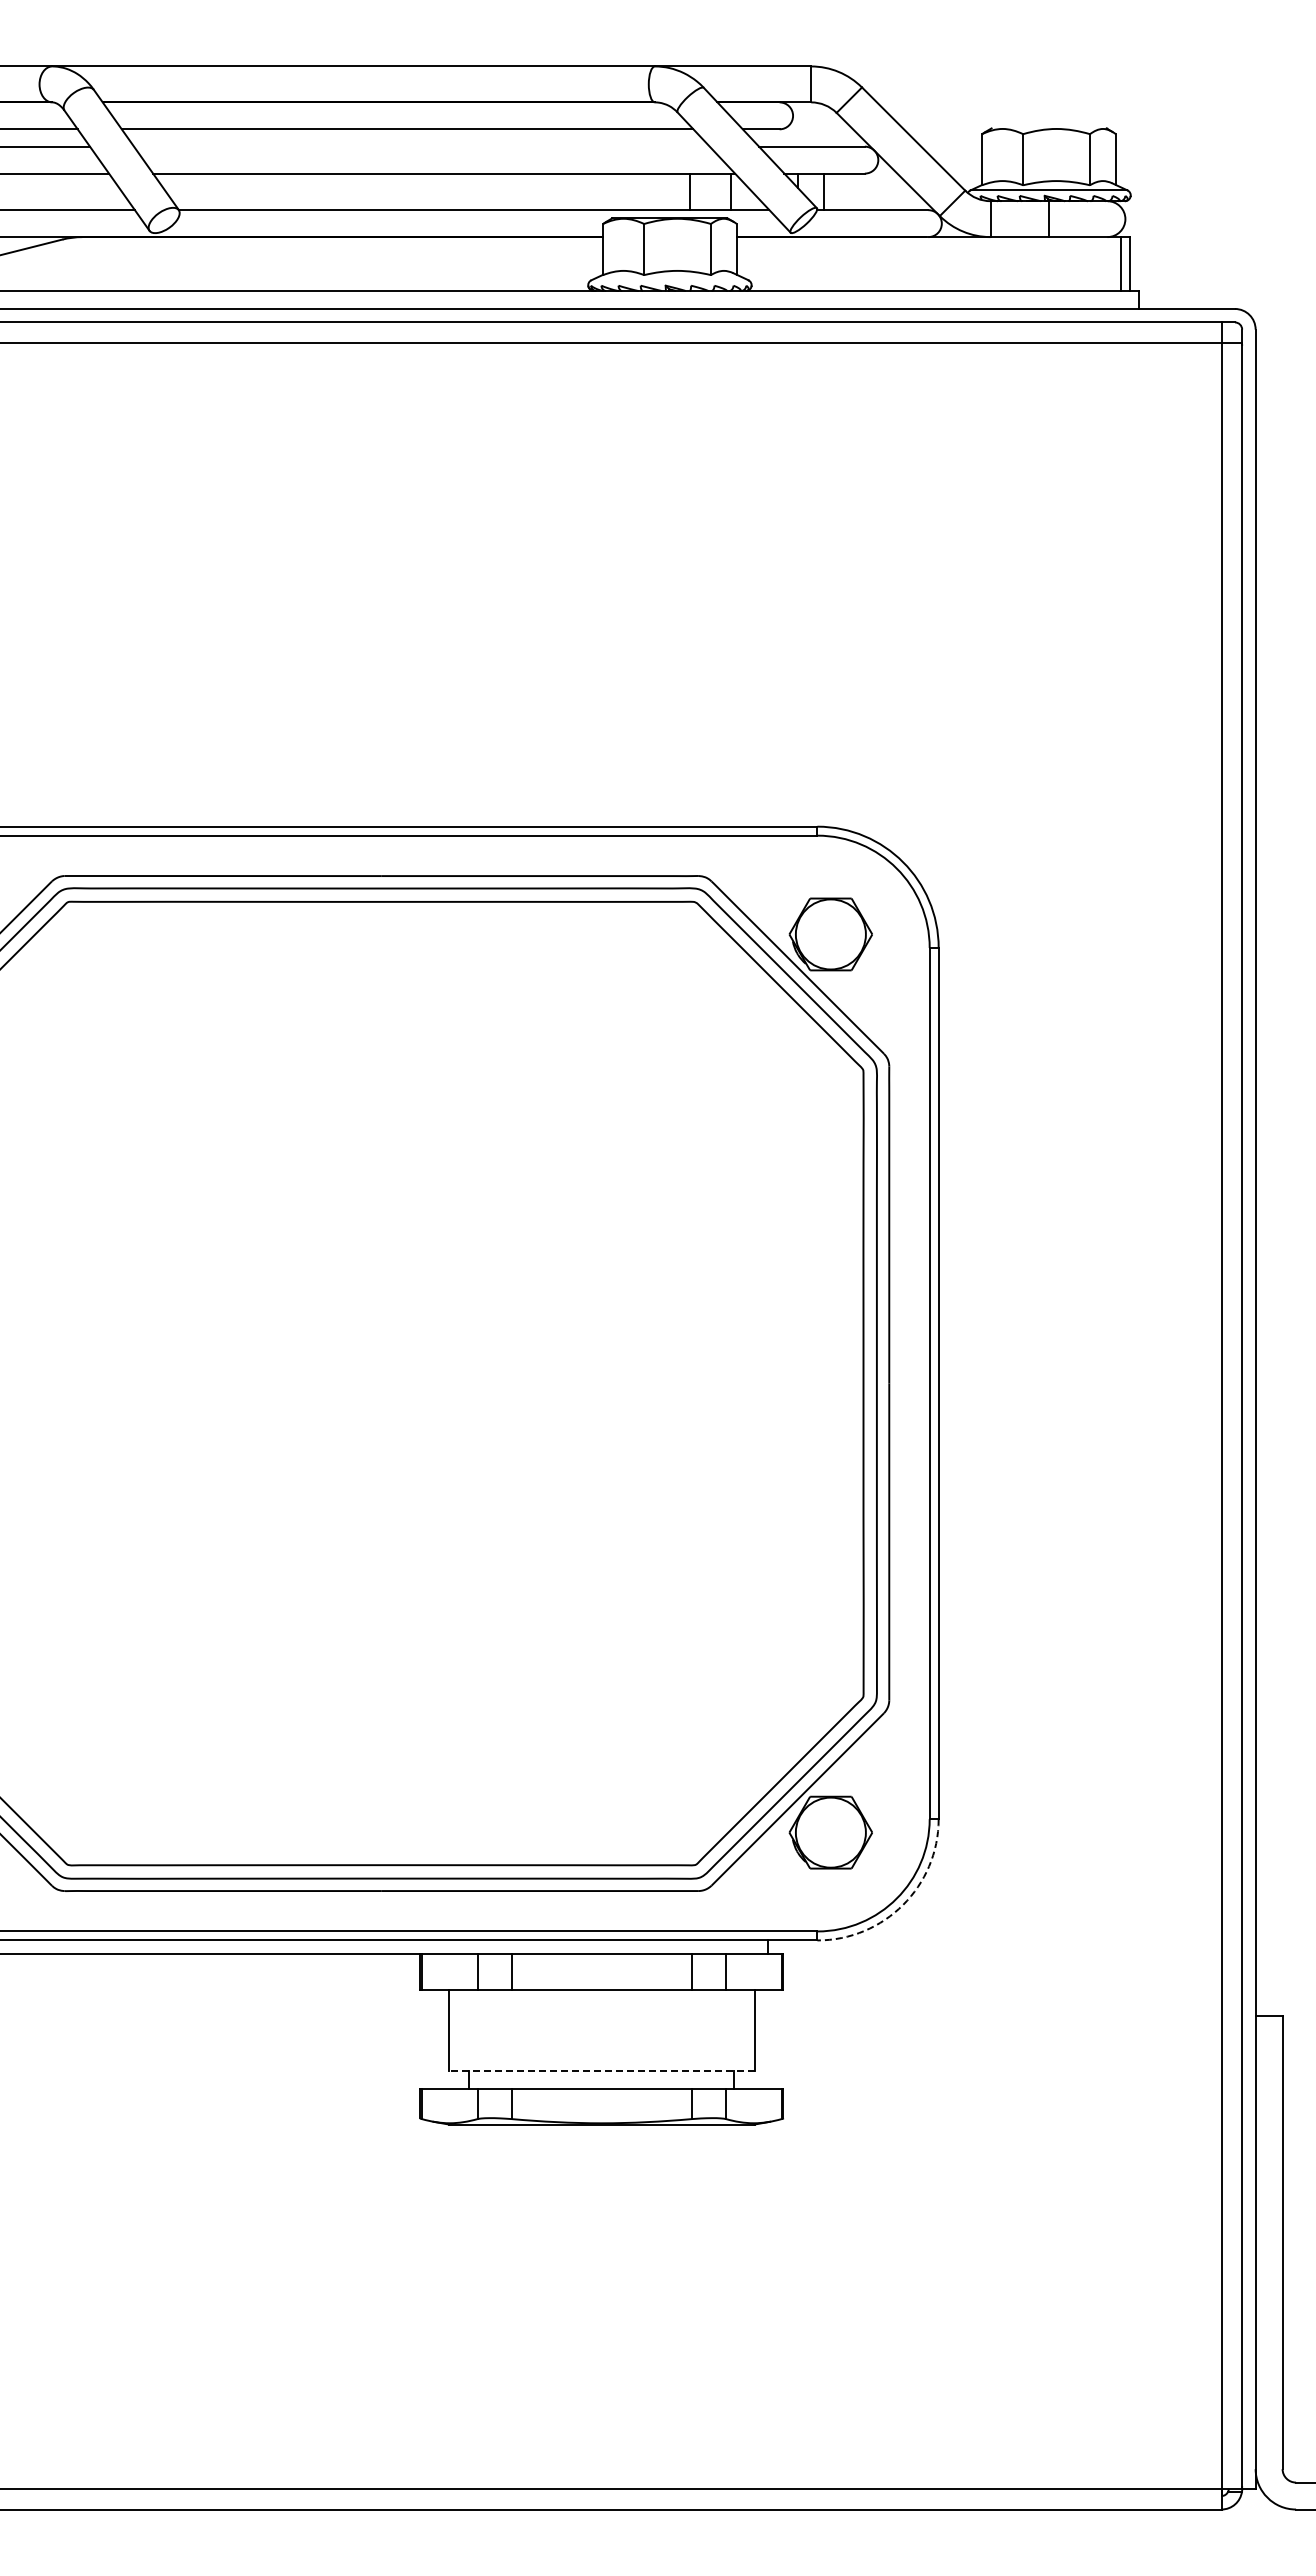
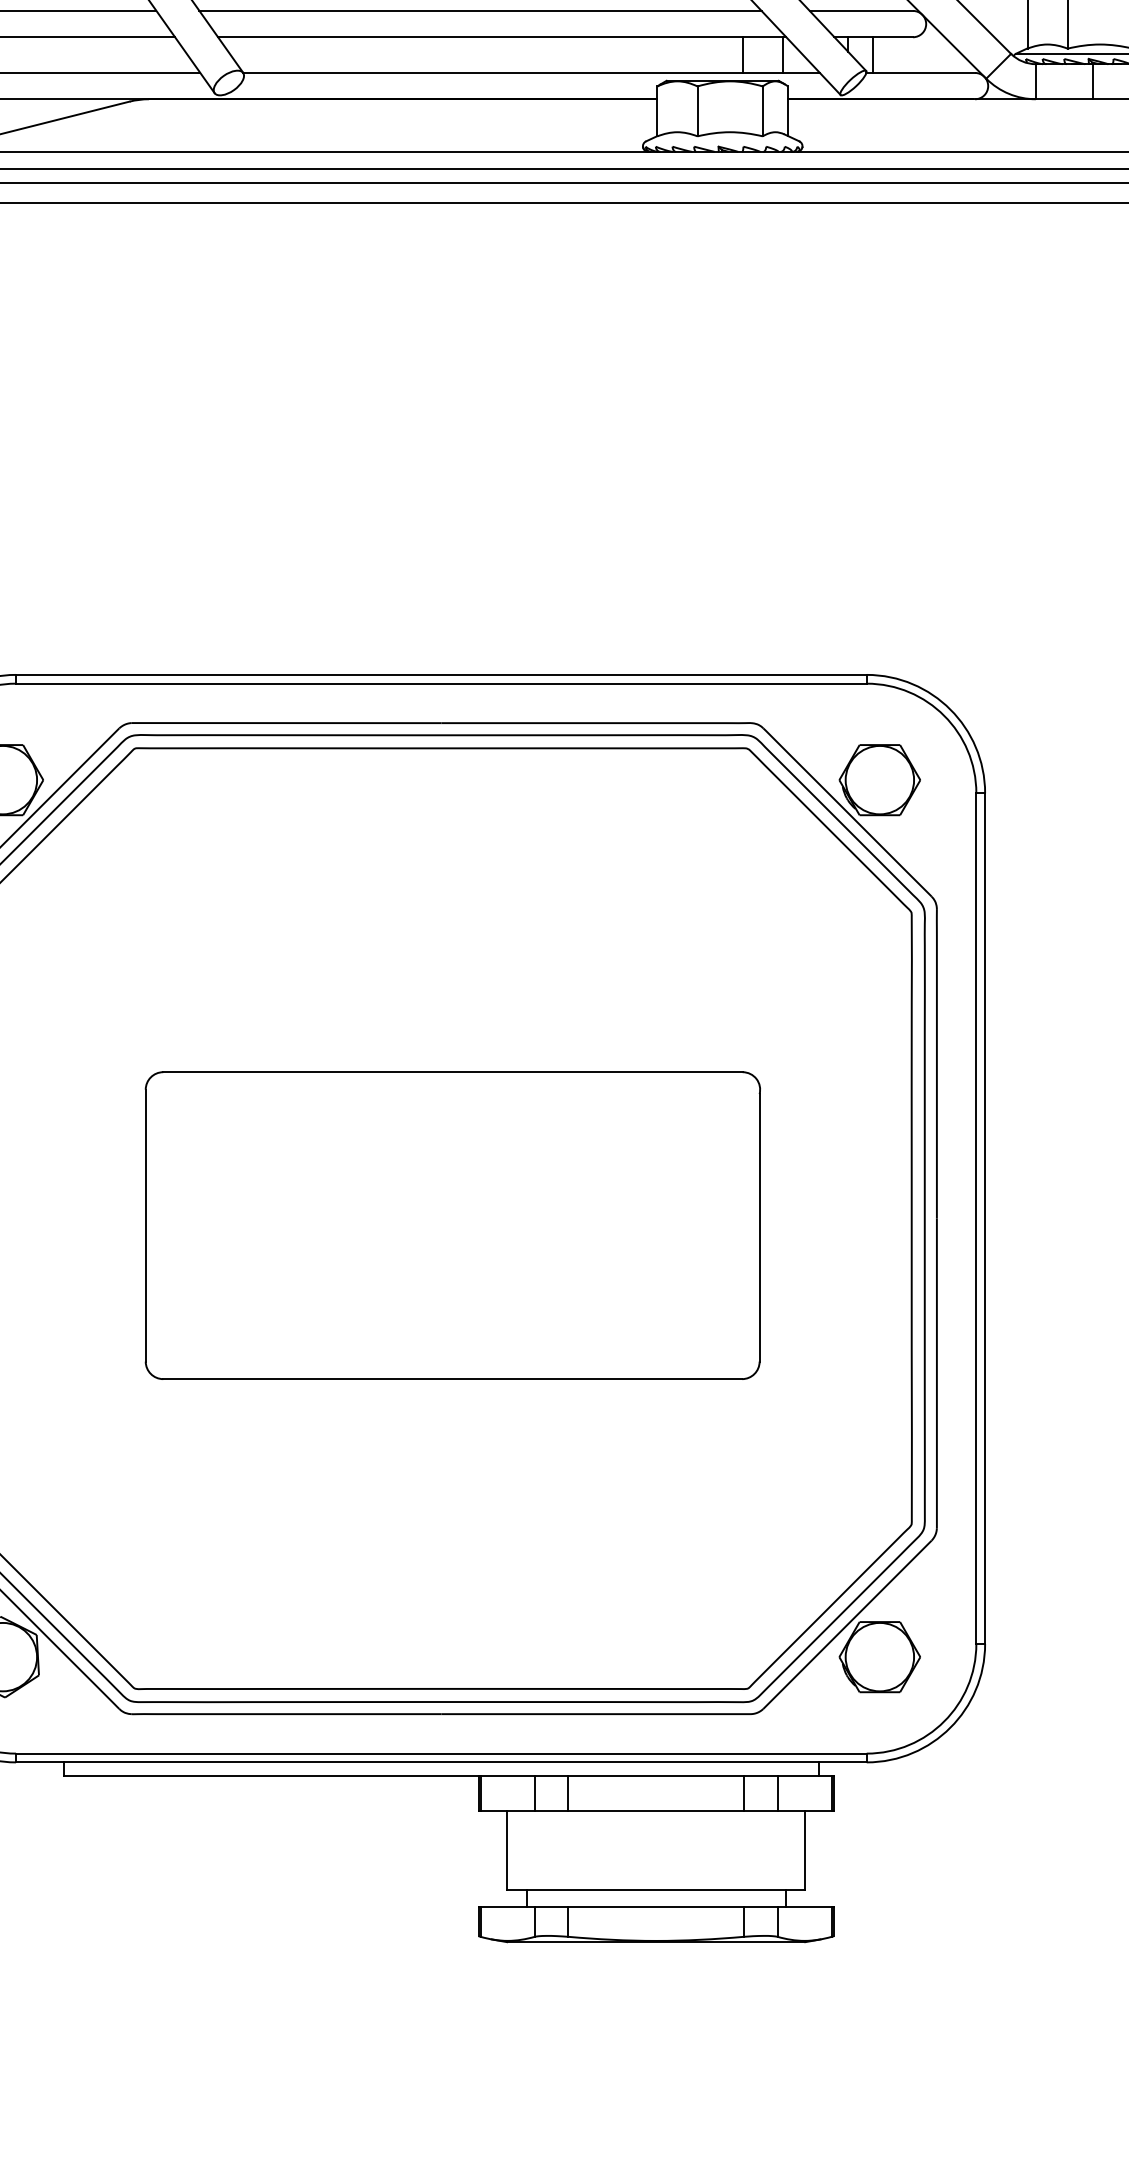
line: (421, 146) -> (480, 10), added
part: (393, 1390) -> (452, 1225), added
arc: (903, 1904) -> (950, 1727), dashed -> solid
line: (601, 2070) -> (655, 1889), dashed -> solid

